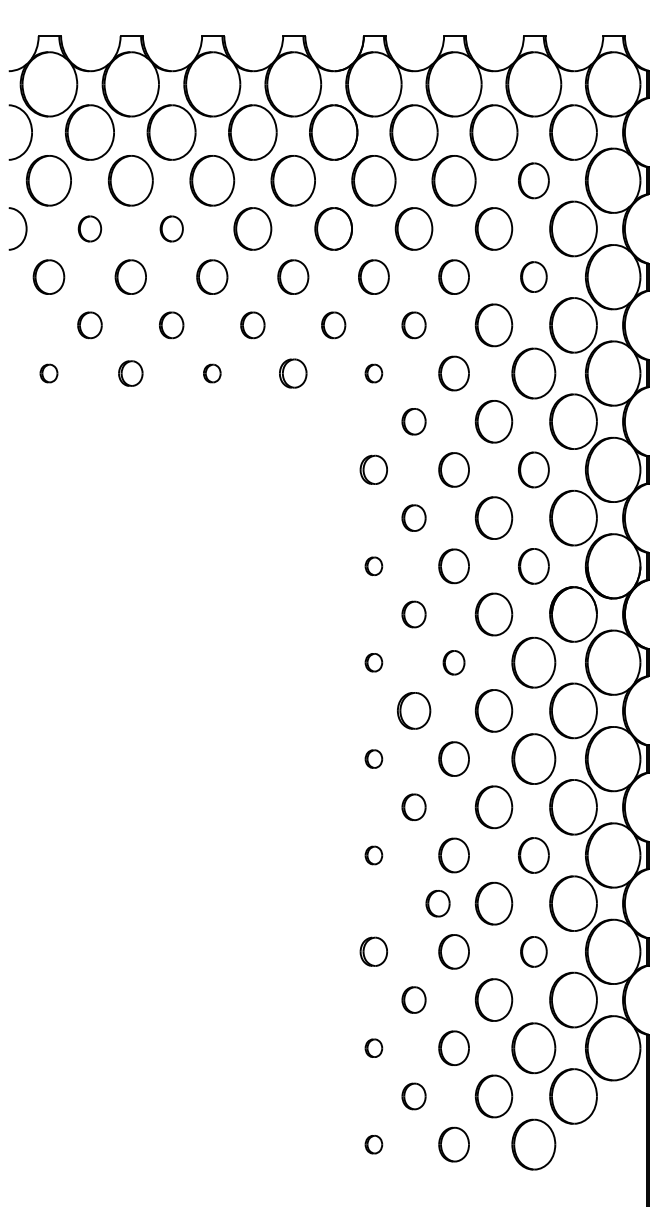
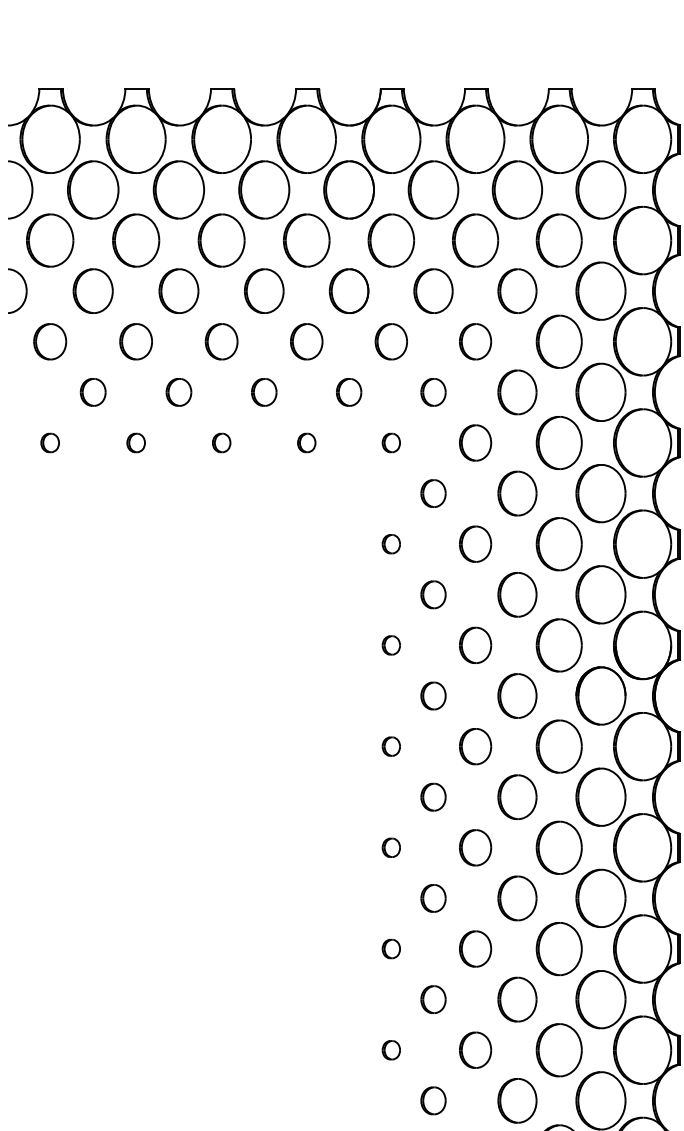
part: (533, 180) -> (558, 240), size x1.43
part: (89, 228) -> (92, 290), size x1.67
part: (171, 228) -> (178, 290), size x1.67
part: (533, 276) -> (558, 341), size x1.67
part: (130, 373) -> (135, 442), size x0.71
part: (293, 373) -> (306, 442), size x0.62
part: (373, 469) -> (390, 543), size x0.62
part: (533, 469) -> (558, 543), size x1.43
part: (533, 566) -> (558, 645), size x1.43
part: (453, 662) -> (474, 746), size x1.43
part: (413, 710) -> (432, 796), size x0.71
part: (533, 855) -> (558, 949), size x1.43
part: (437, 903) -> (432, 999), moved
part: (373, 951) -> (390, 1049), size x0.62
part: (533, 951) -> (558, 1049), size x1.67

